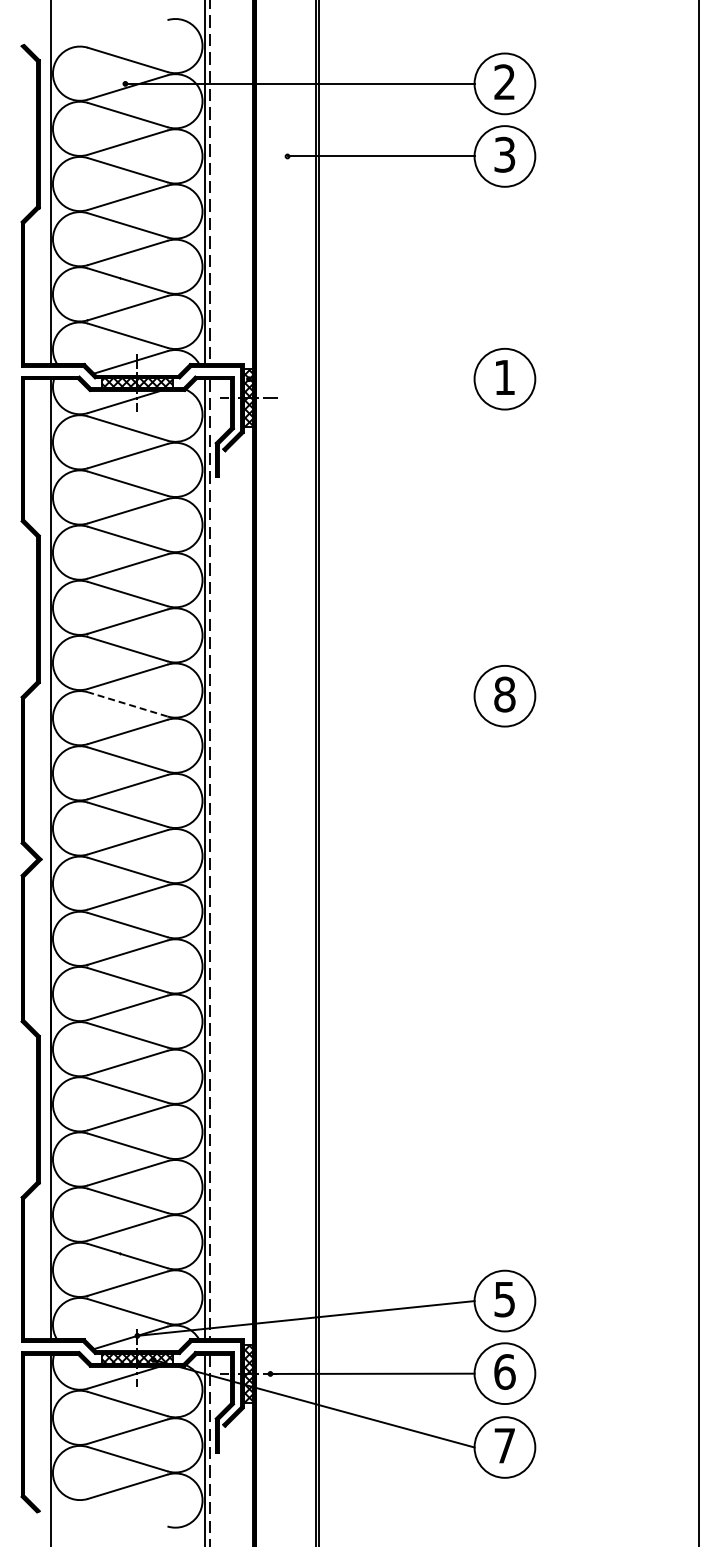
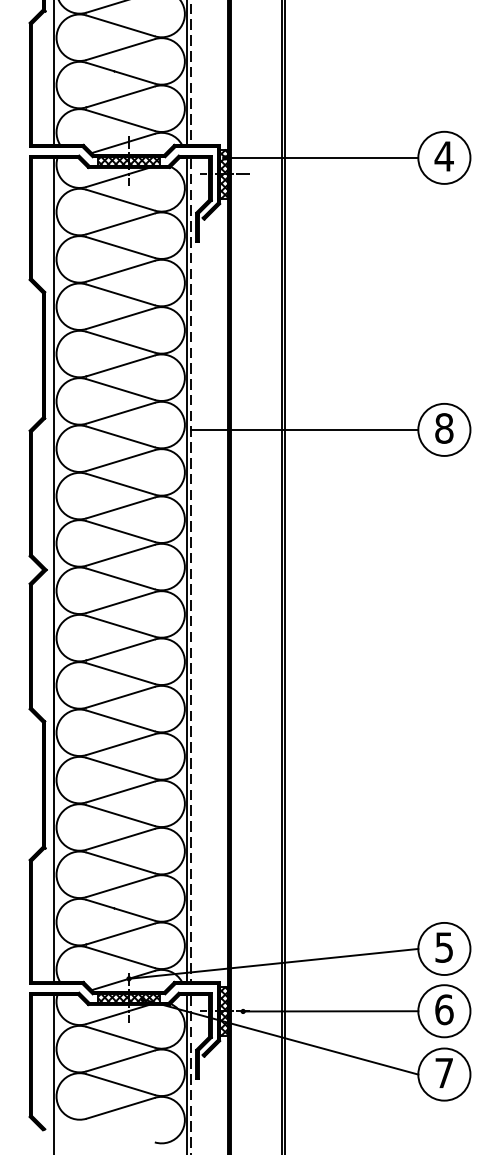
text: (504, 377) -> (444, 156), 1 -> 4
line: (361, 379) -> (321, 158), added
line: (342, 696) -> (305, 430), added
line: (127, 704) -> (120, 437), dashed -> solid

